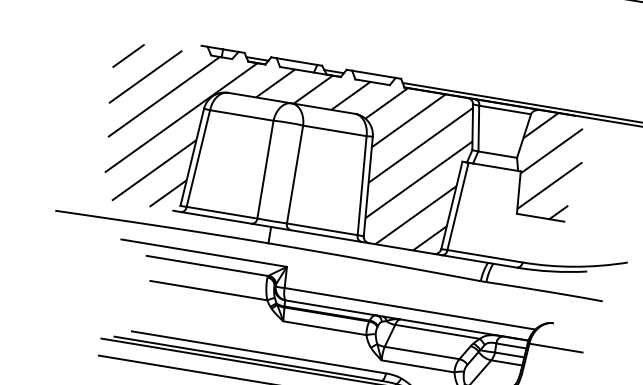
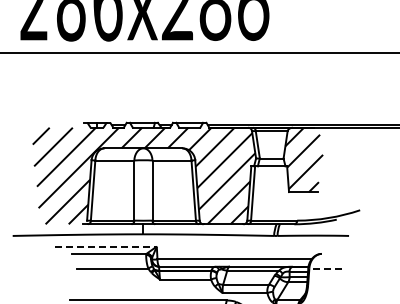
line: (203, 252) -> (105, 246), solid -> dashed
line: (555, 348) -> (325, 268), solid -> dashed

